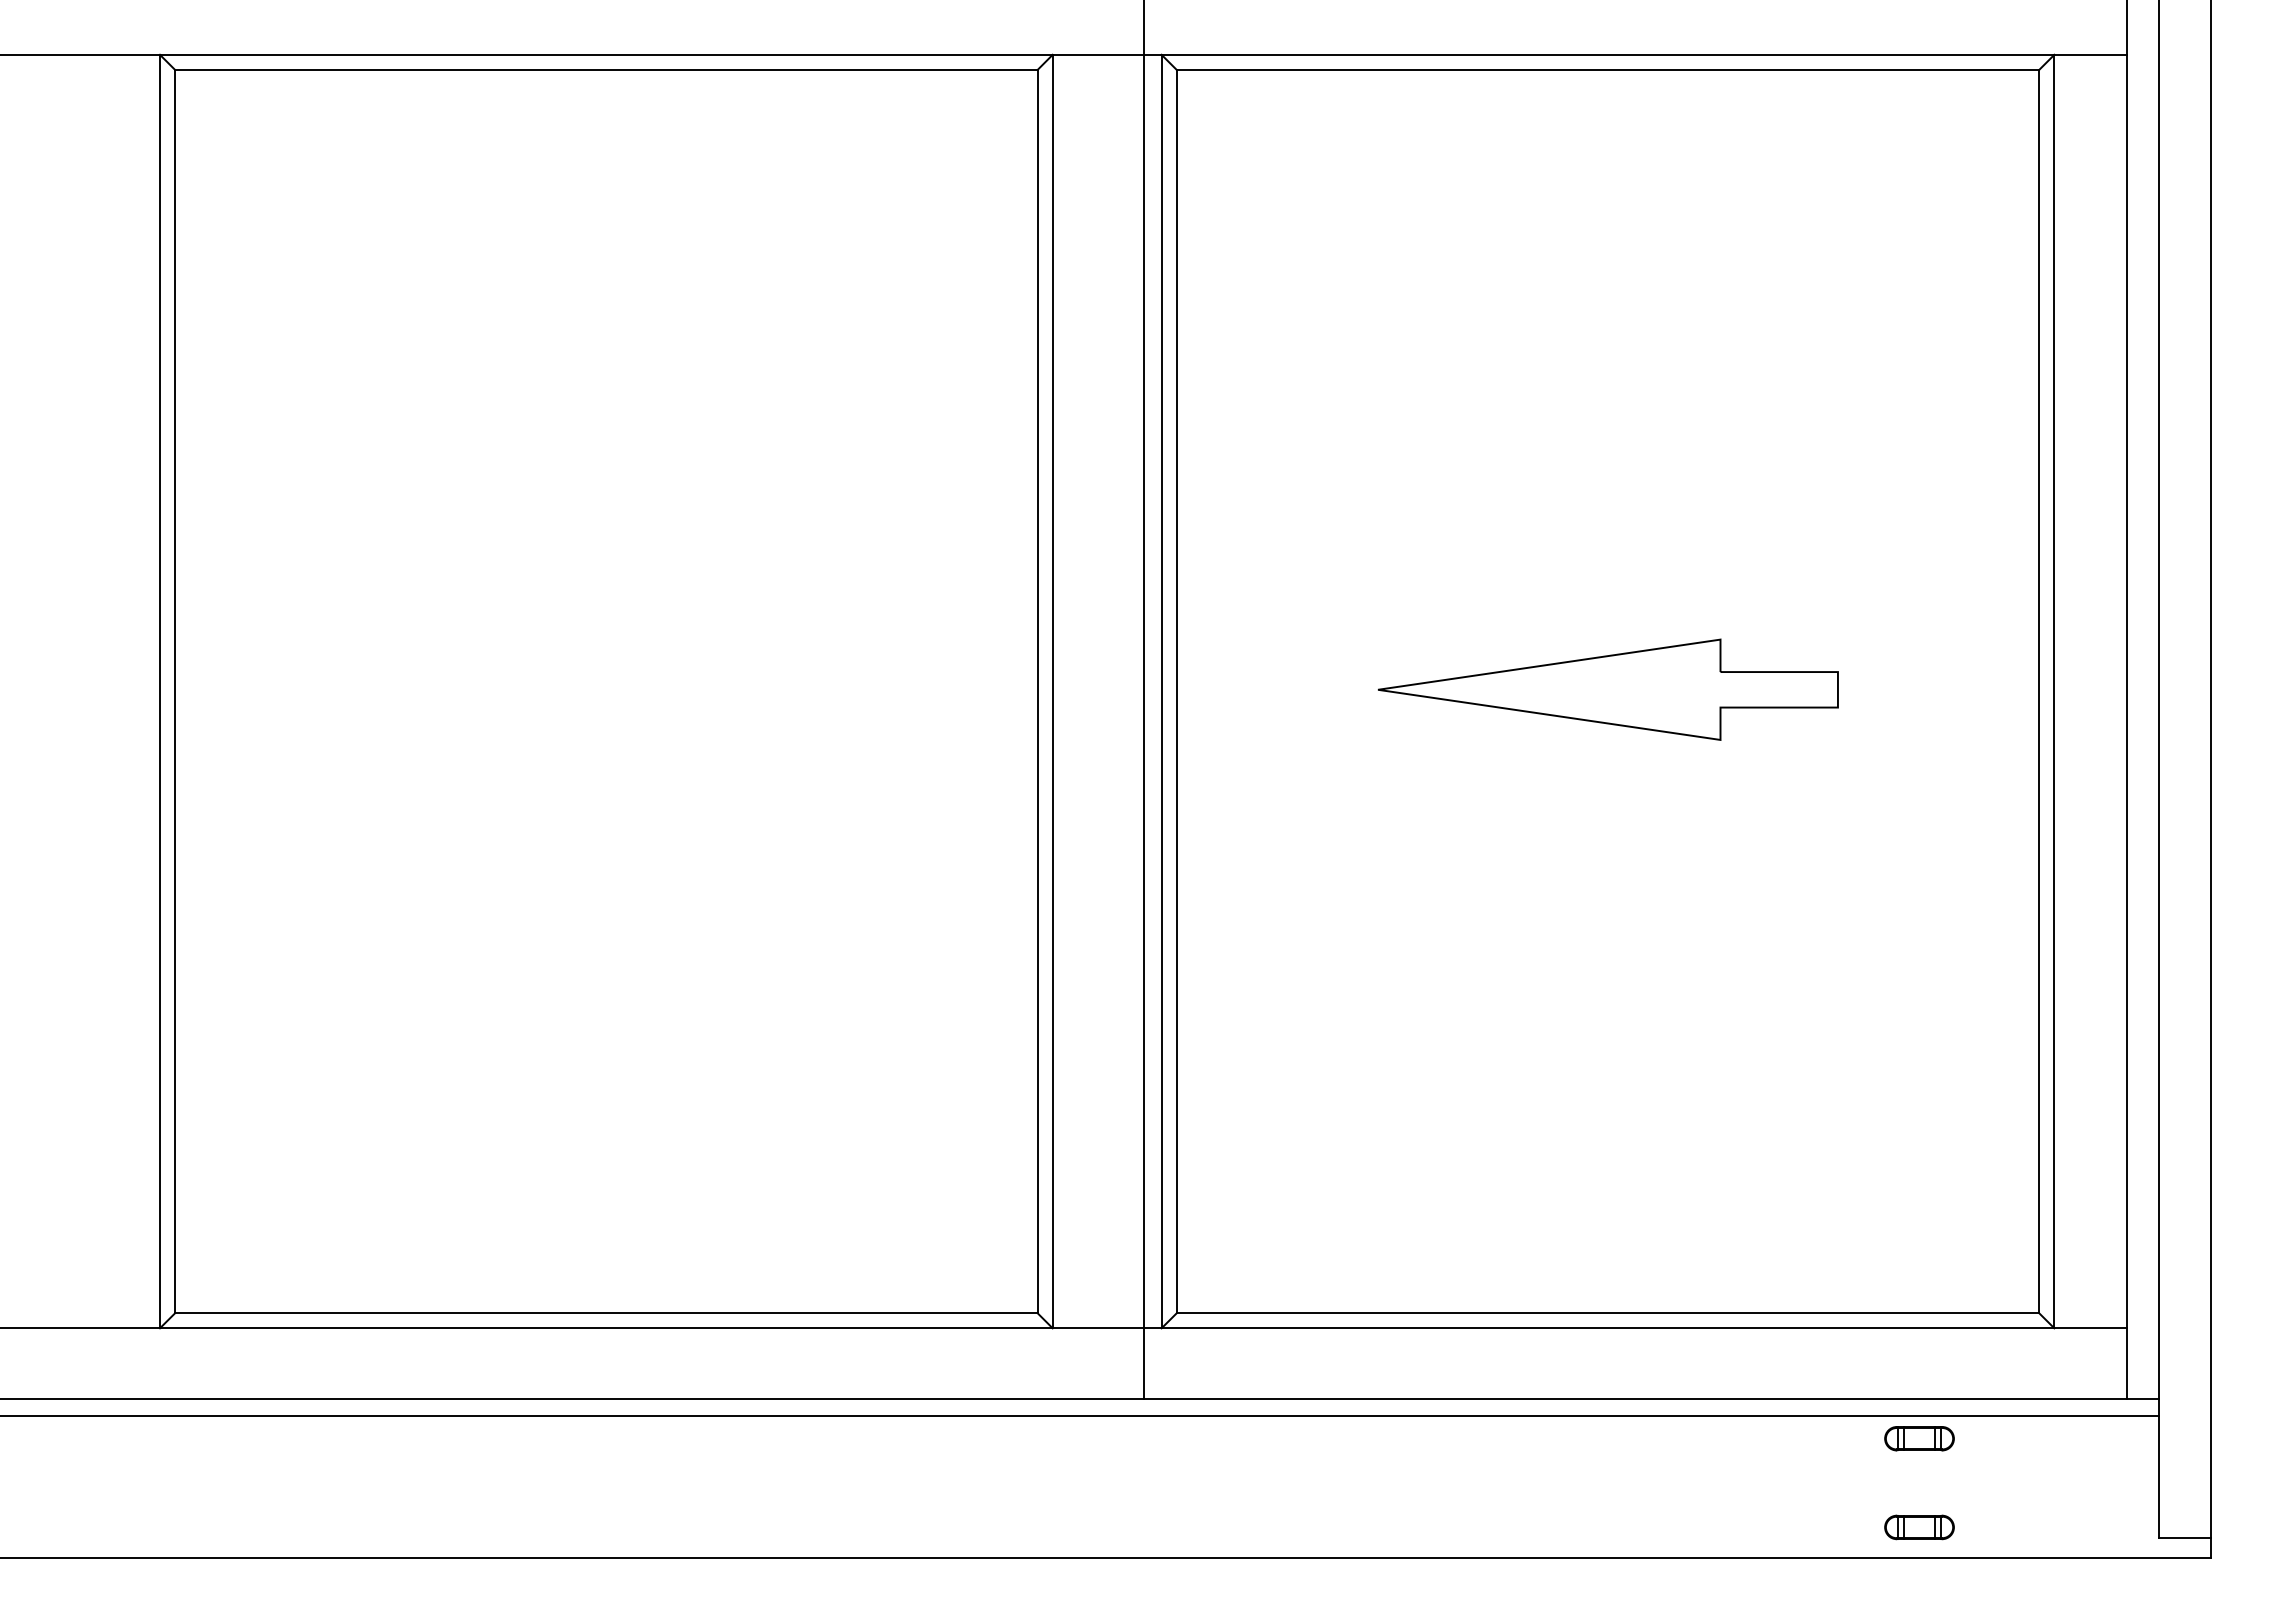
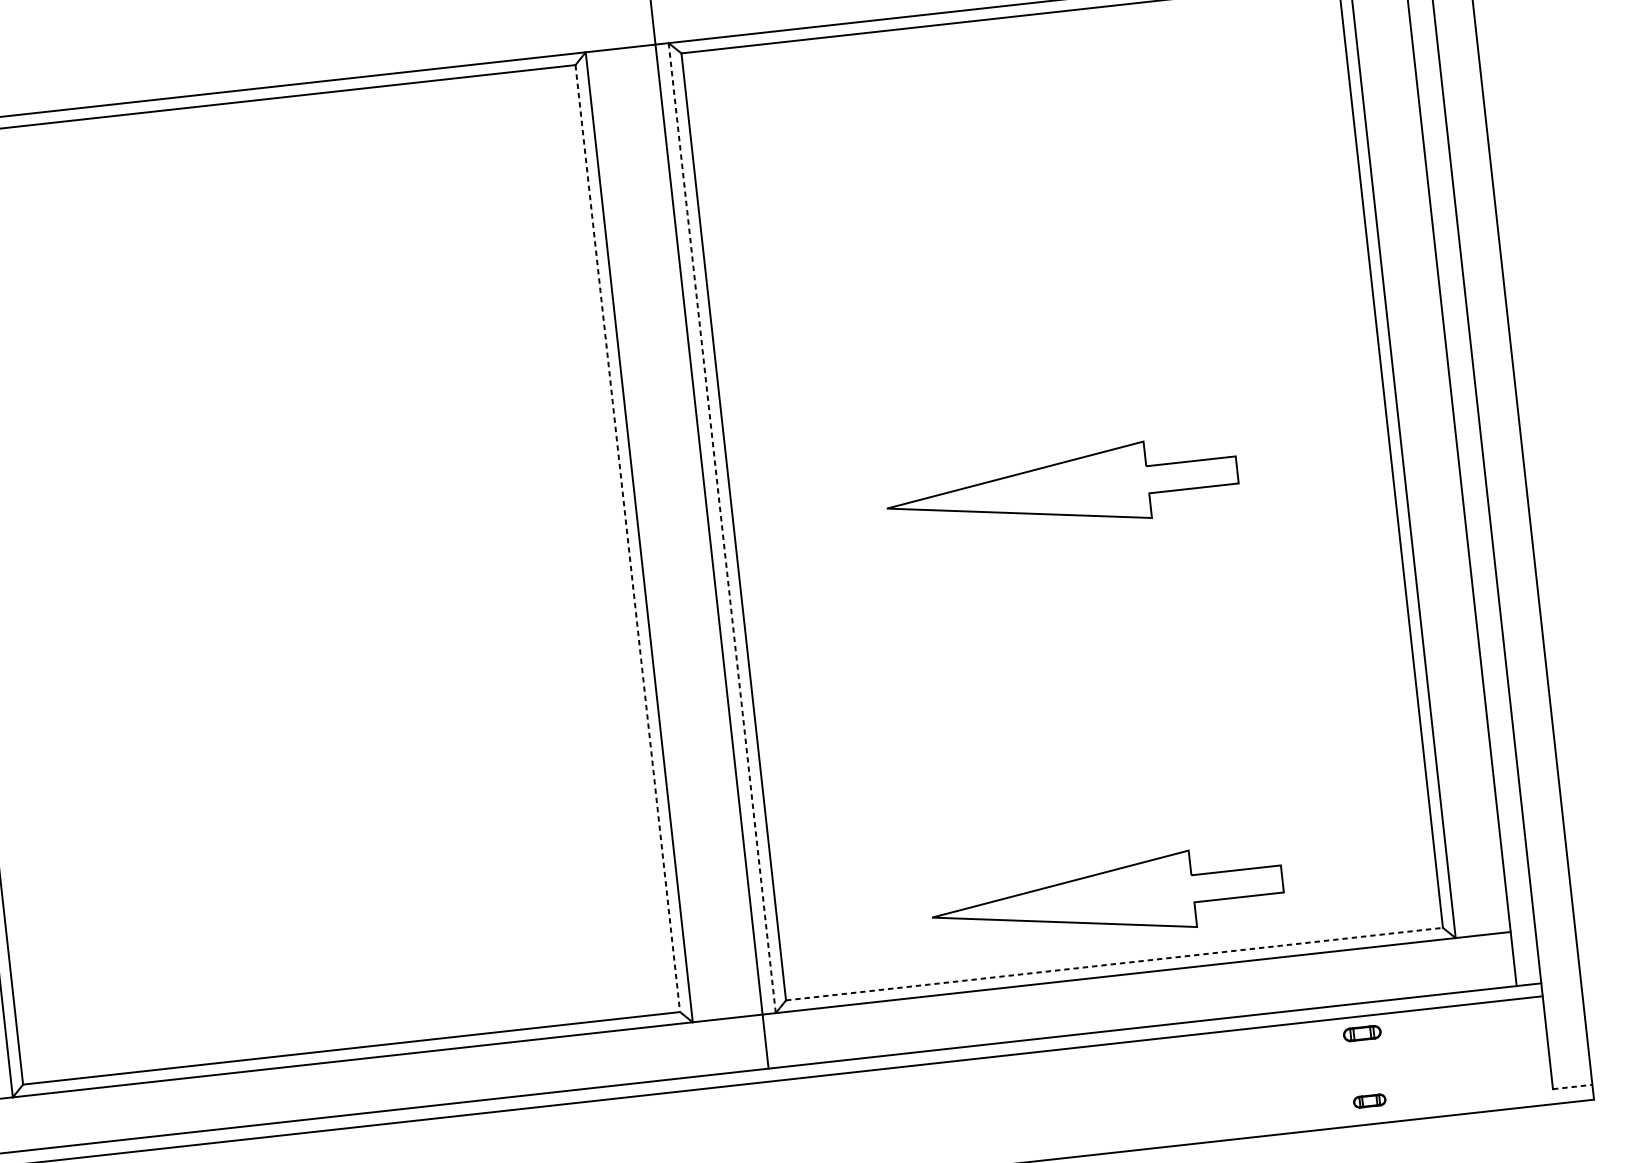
line: (1037, 691) -> (627, 538), solid -> dashed
line: (1161, 691) -> (722, 528), solid -> dashed
part: (1608, 1226) -> (1107, 898), added
line: (1608, 1313) -> (1114, 964), solid -> dashed
part: (1919, 1438) -> (1362, 1033), size x0.7
part: (1919, 1527) -> (1369, 1101), size x0.6
line: (2184, 1538) -> (1572, 1087), solid -> dashed

